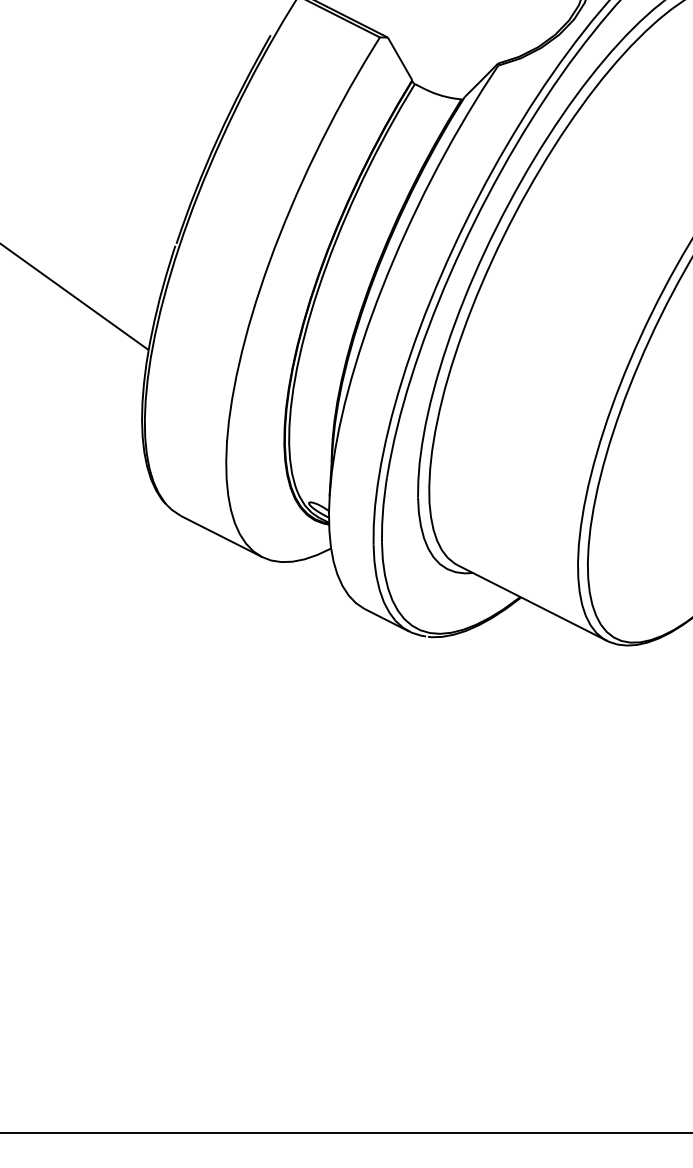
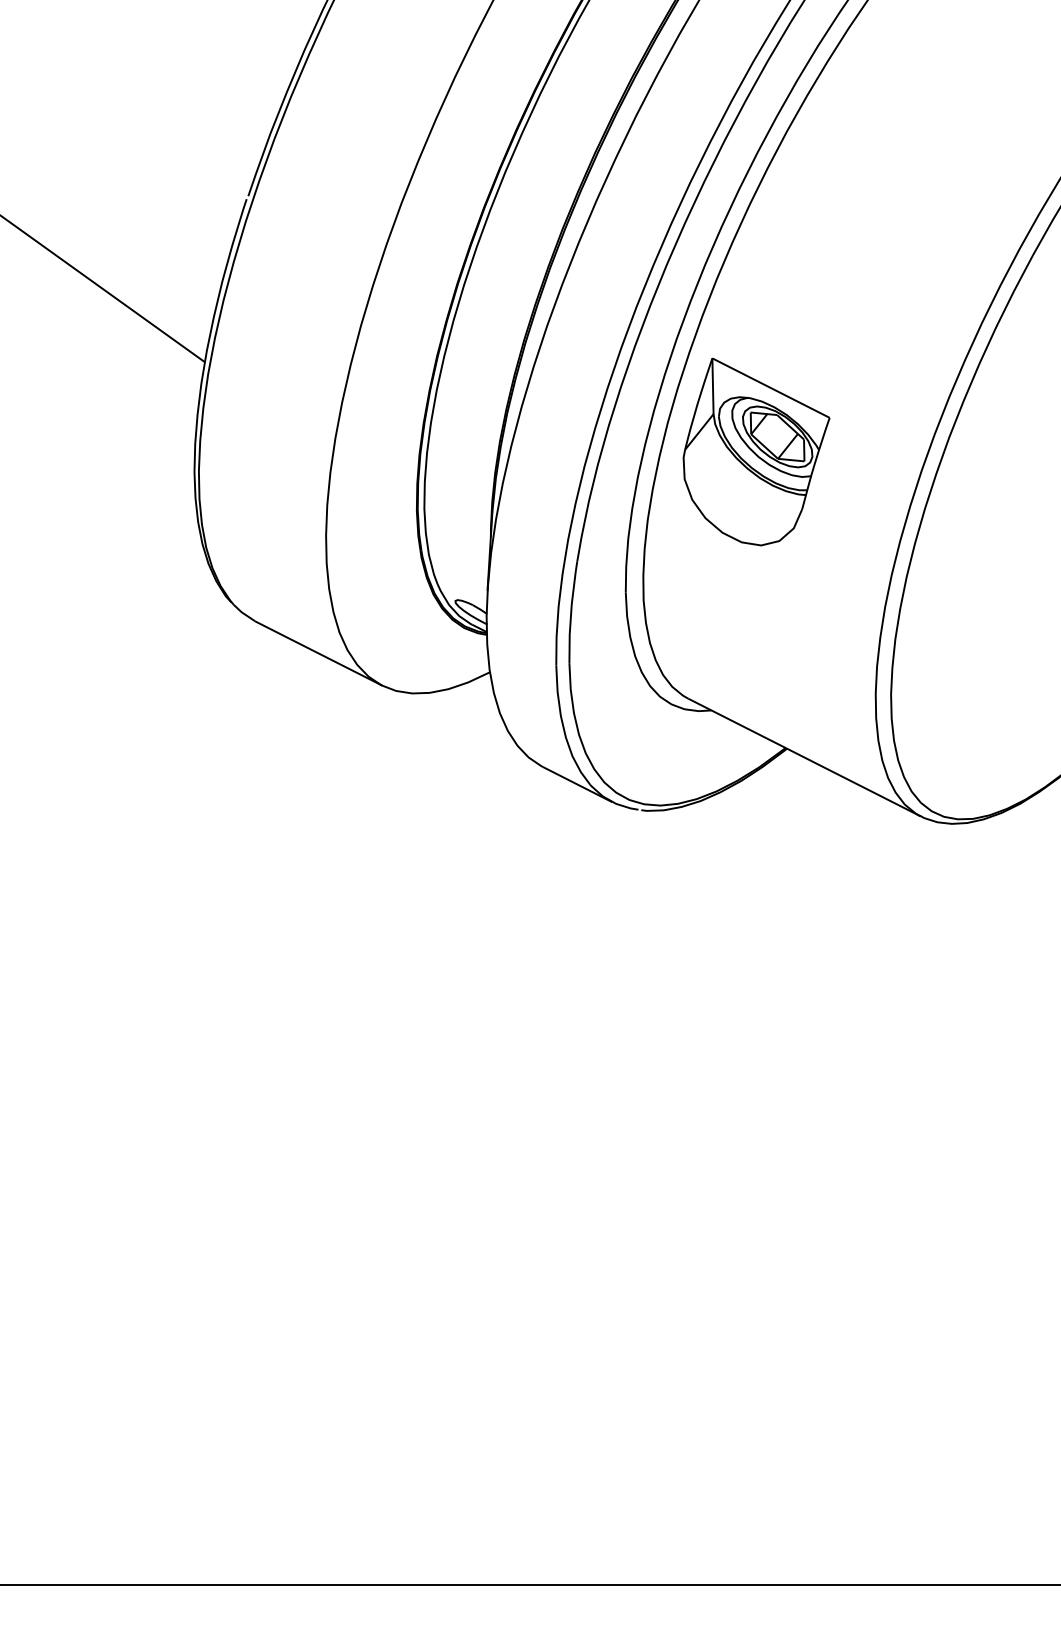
part: (501, 407) -> (756, 451), added

